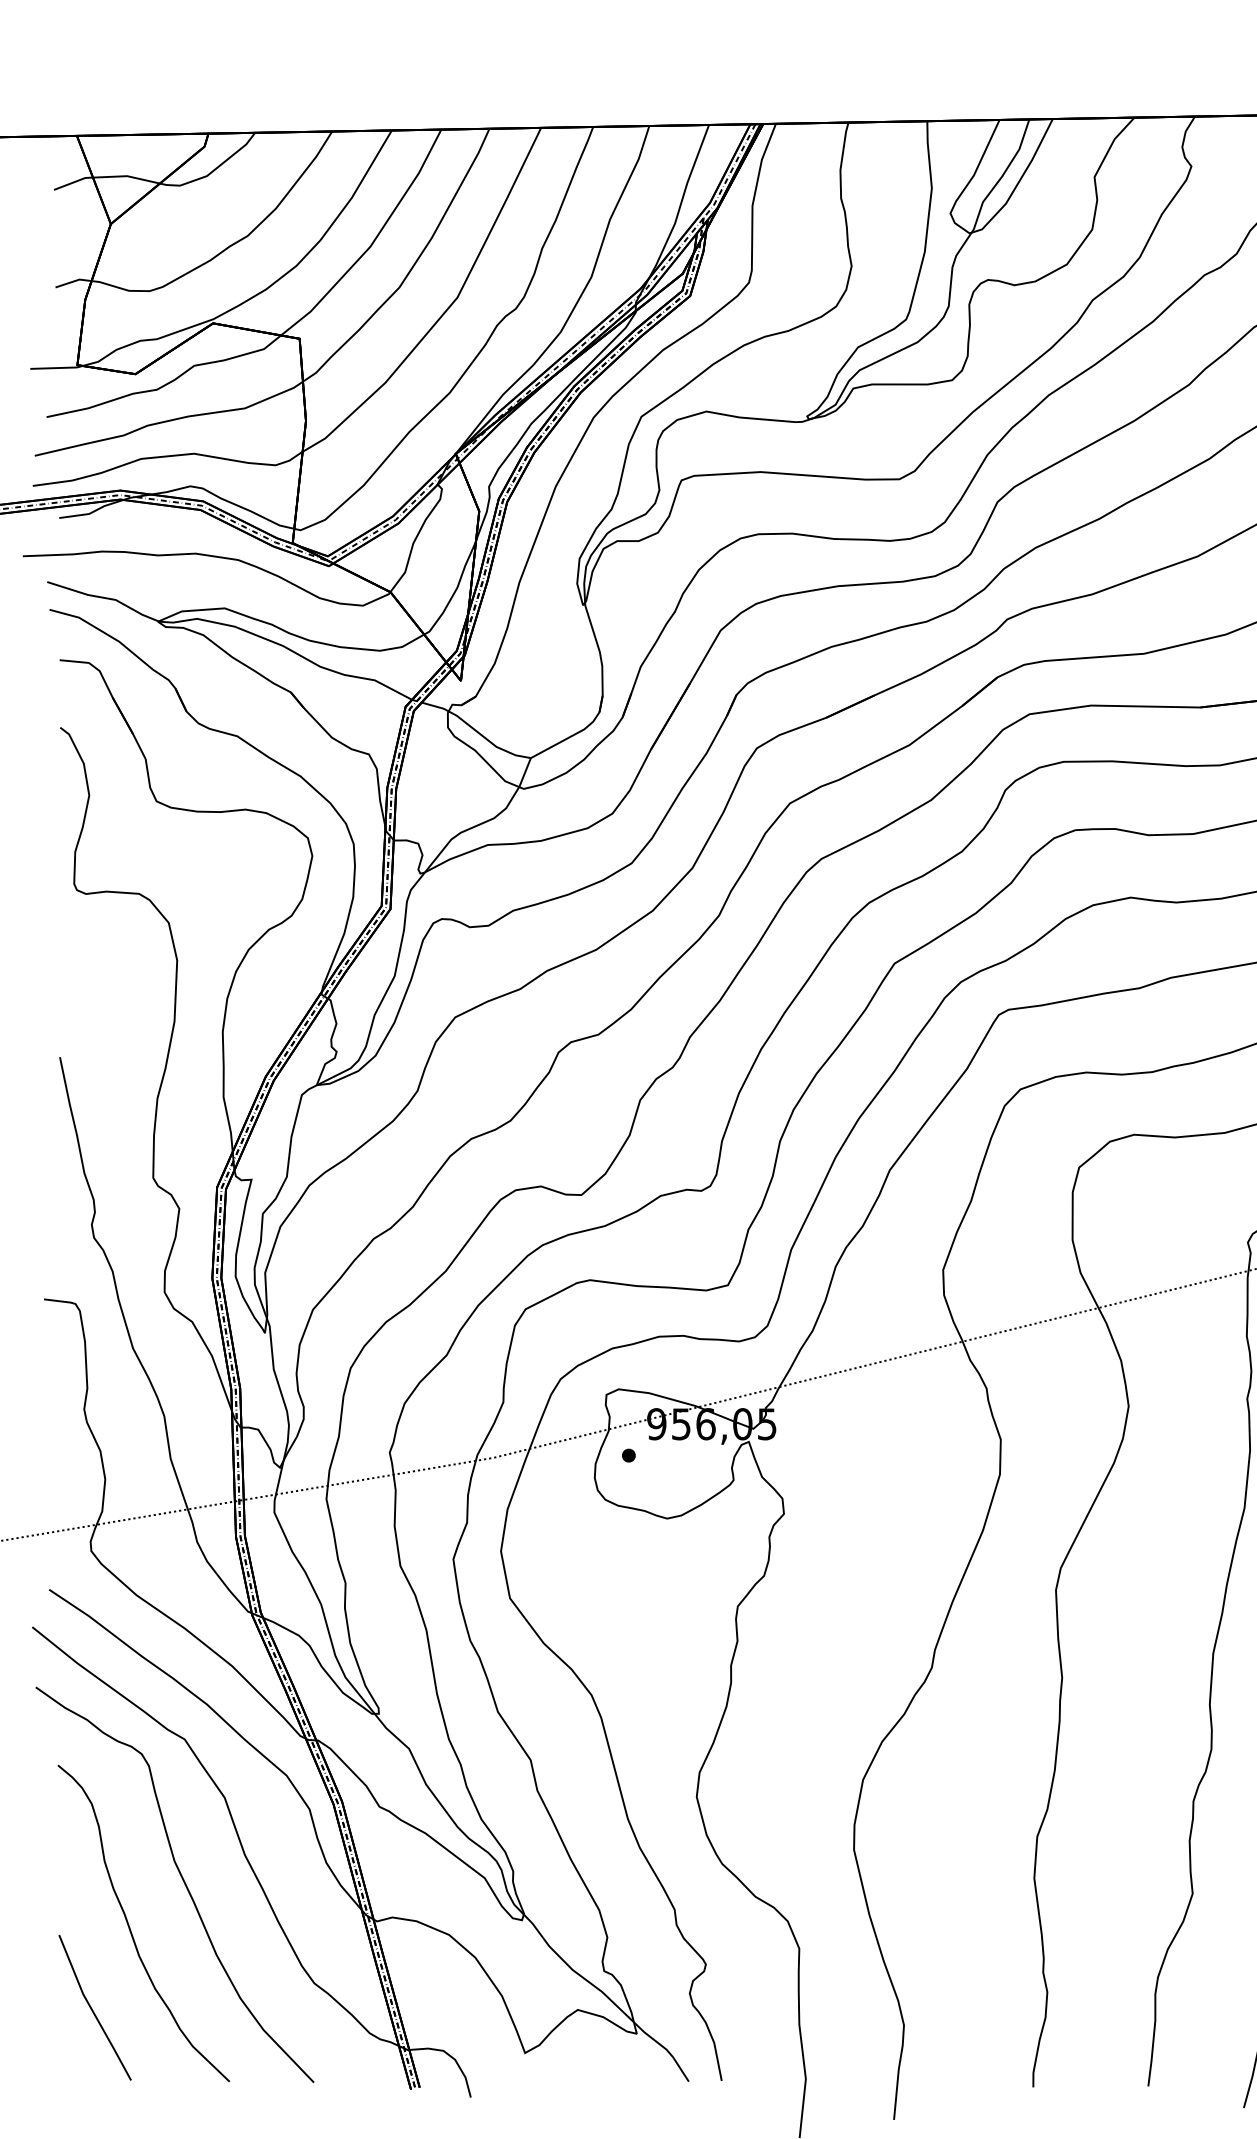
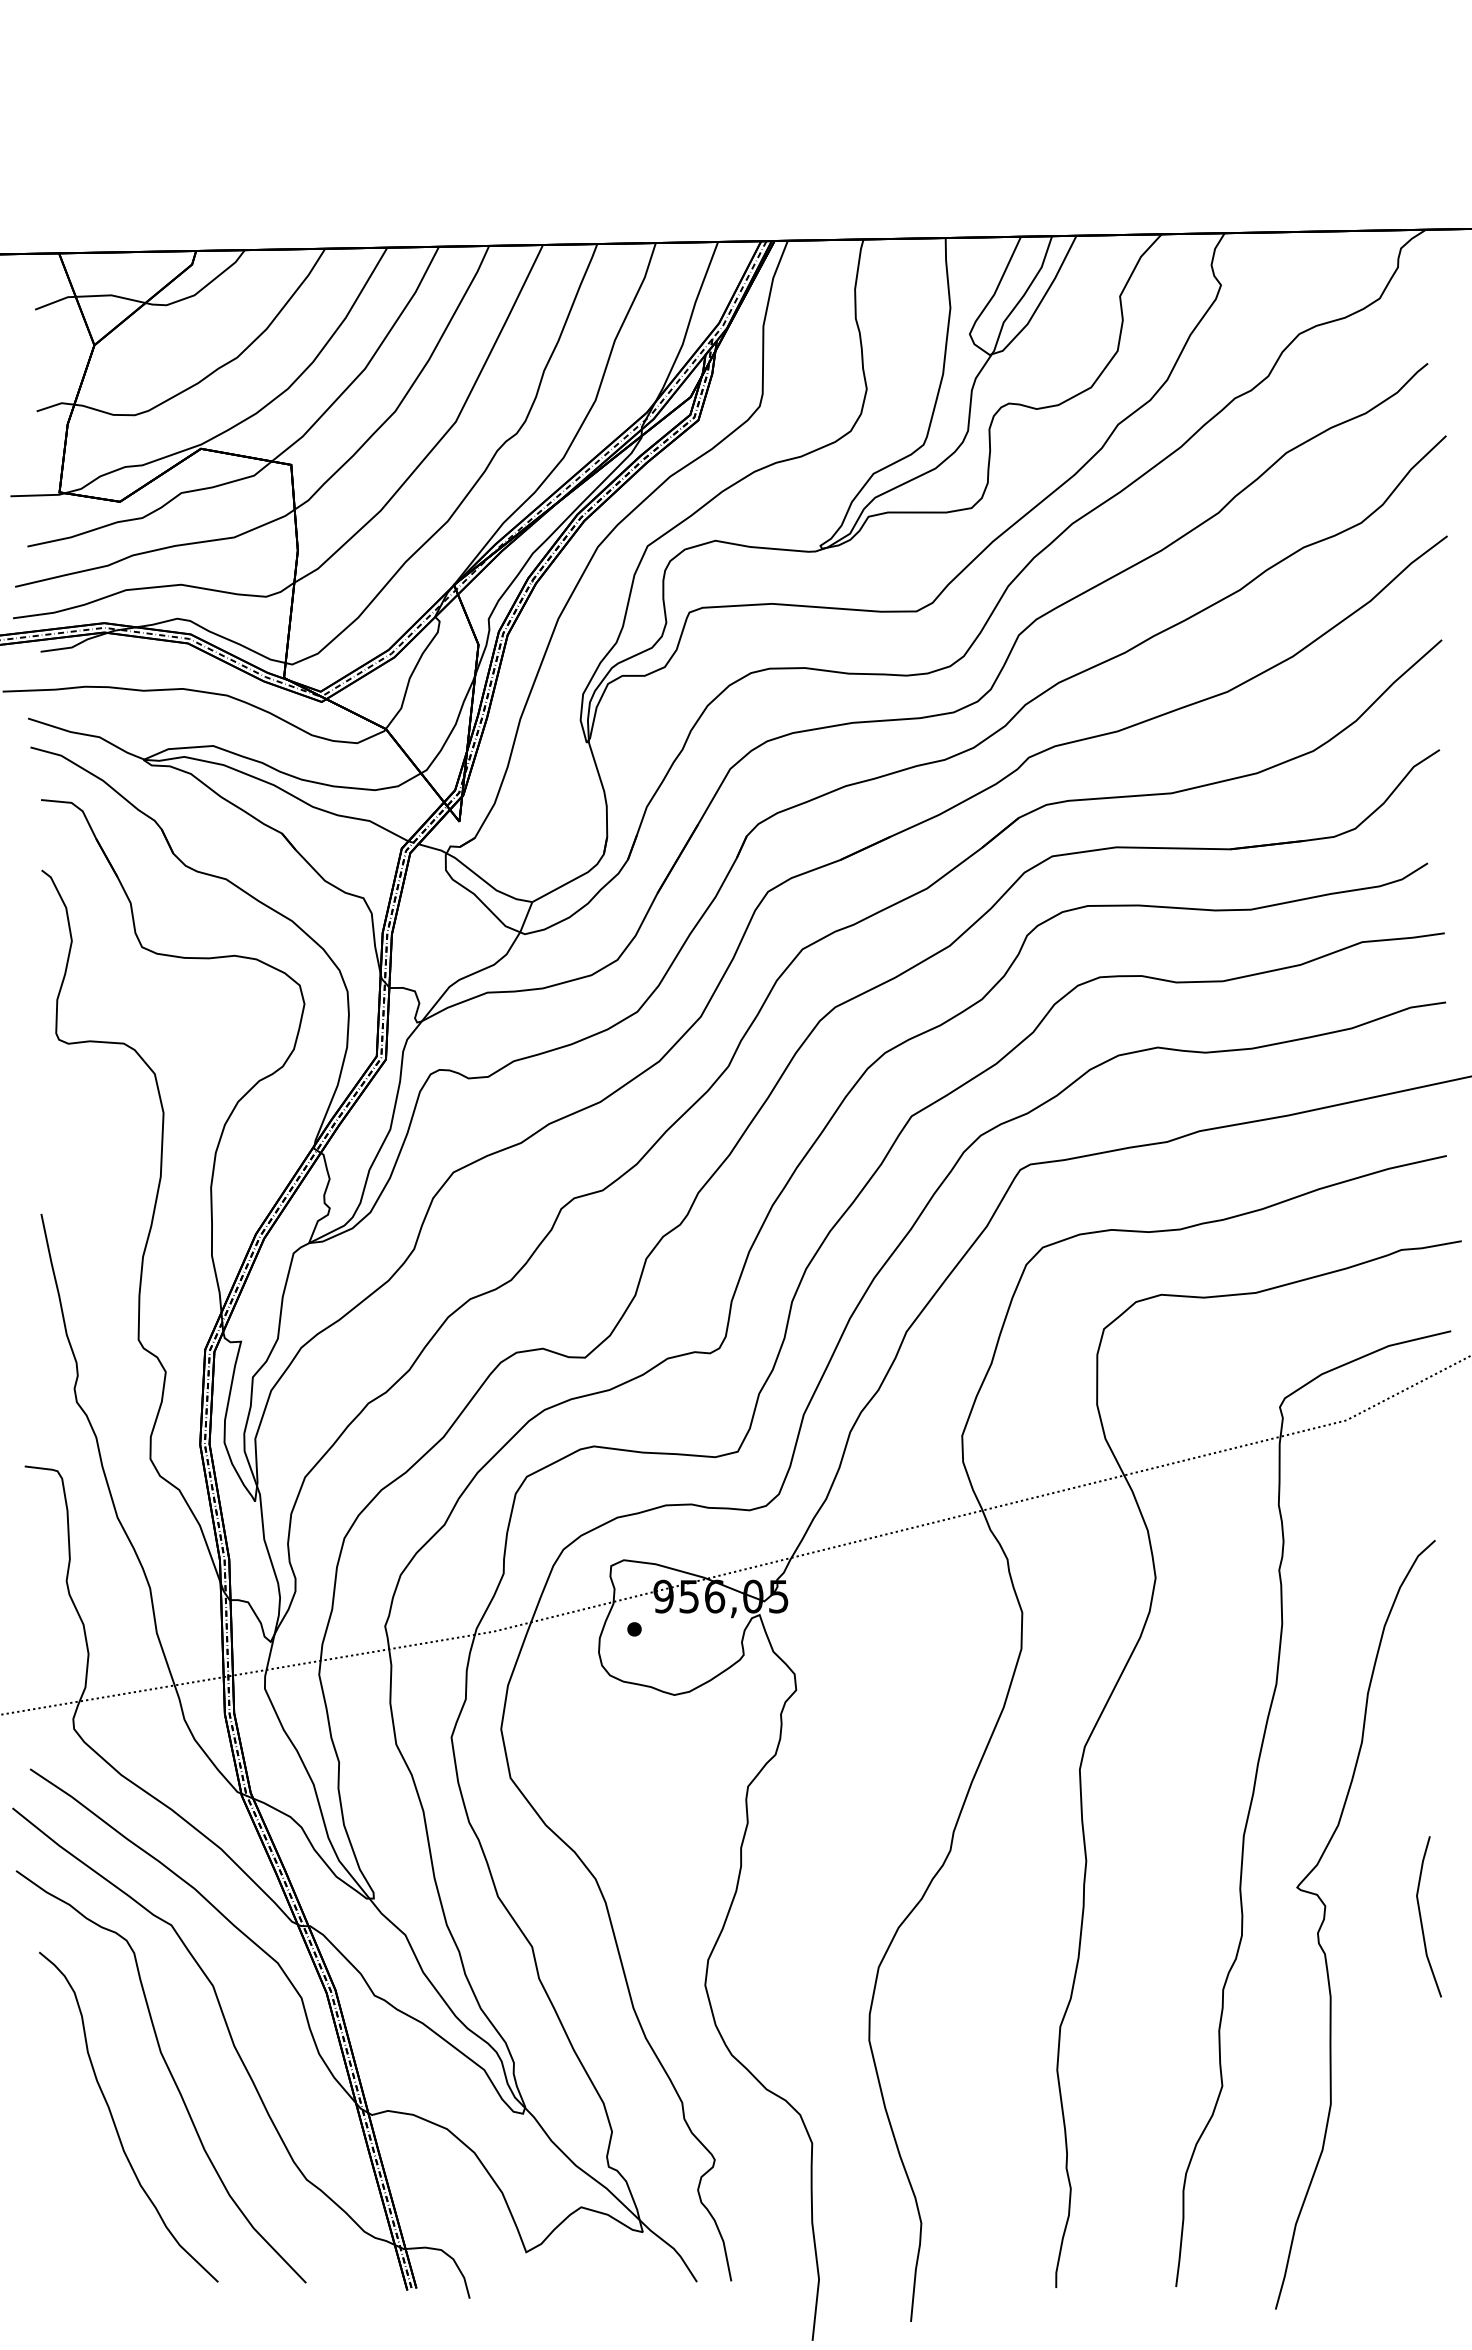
line: (92, 2009) -> (75, 2206), removed

